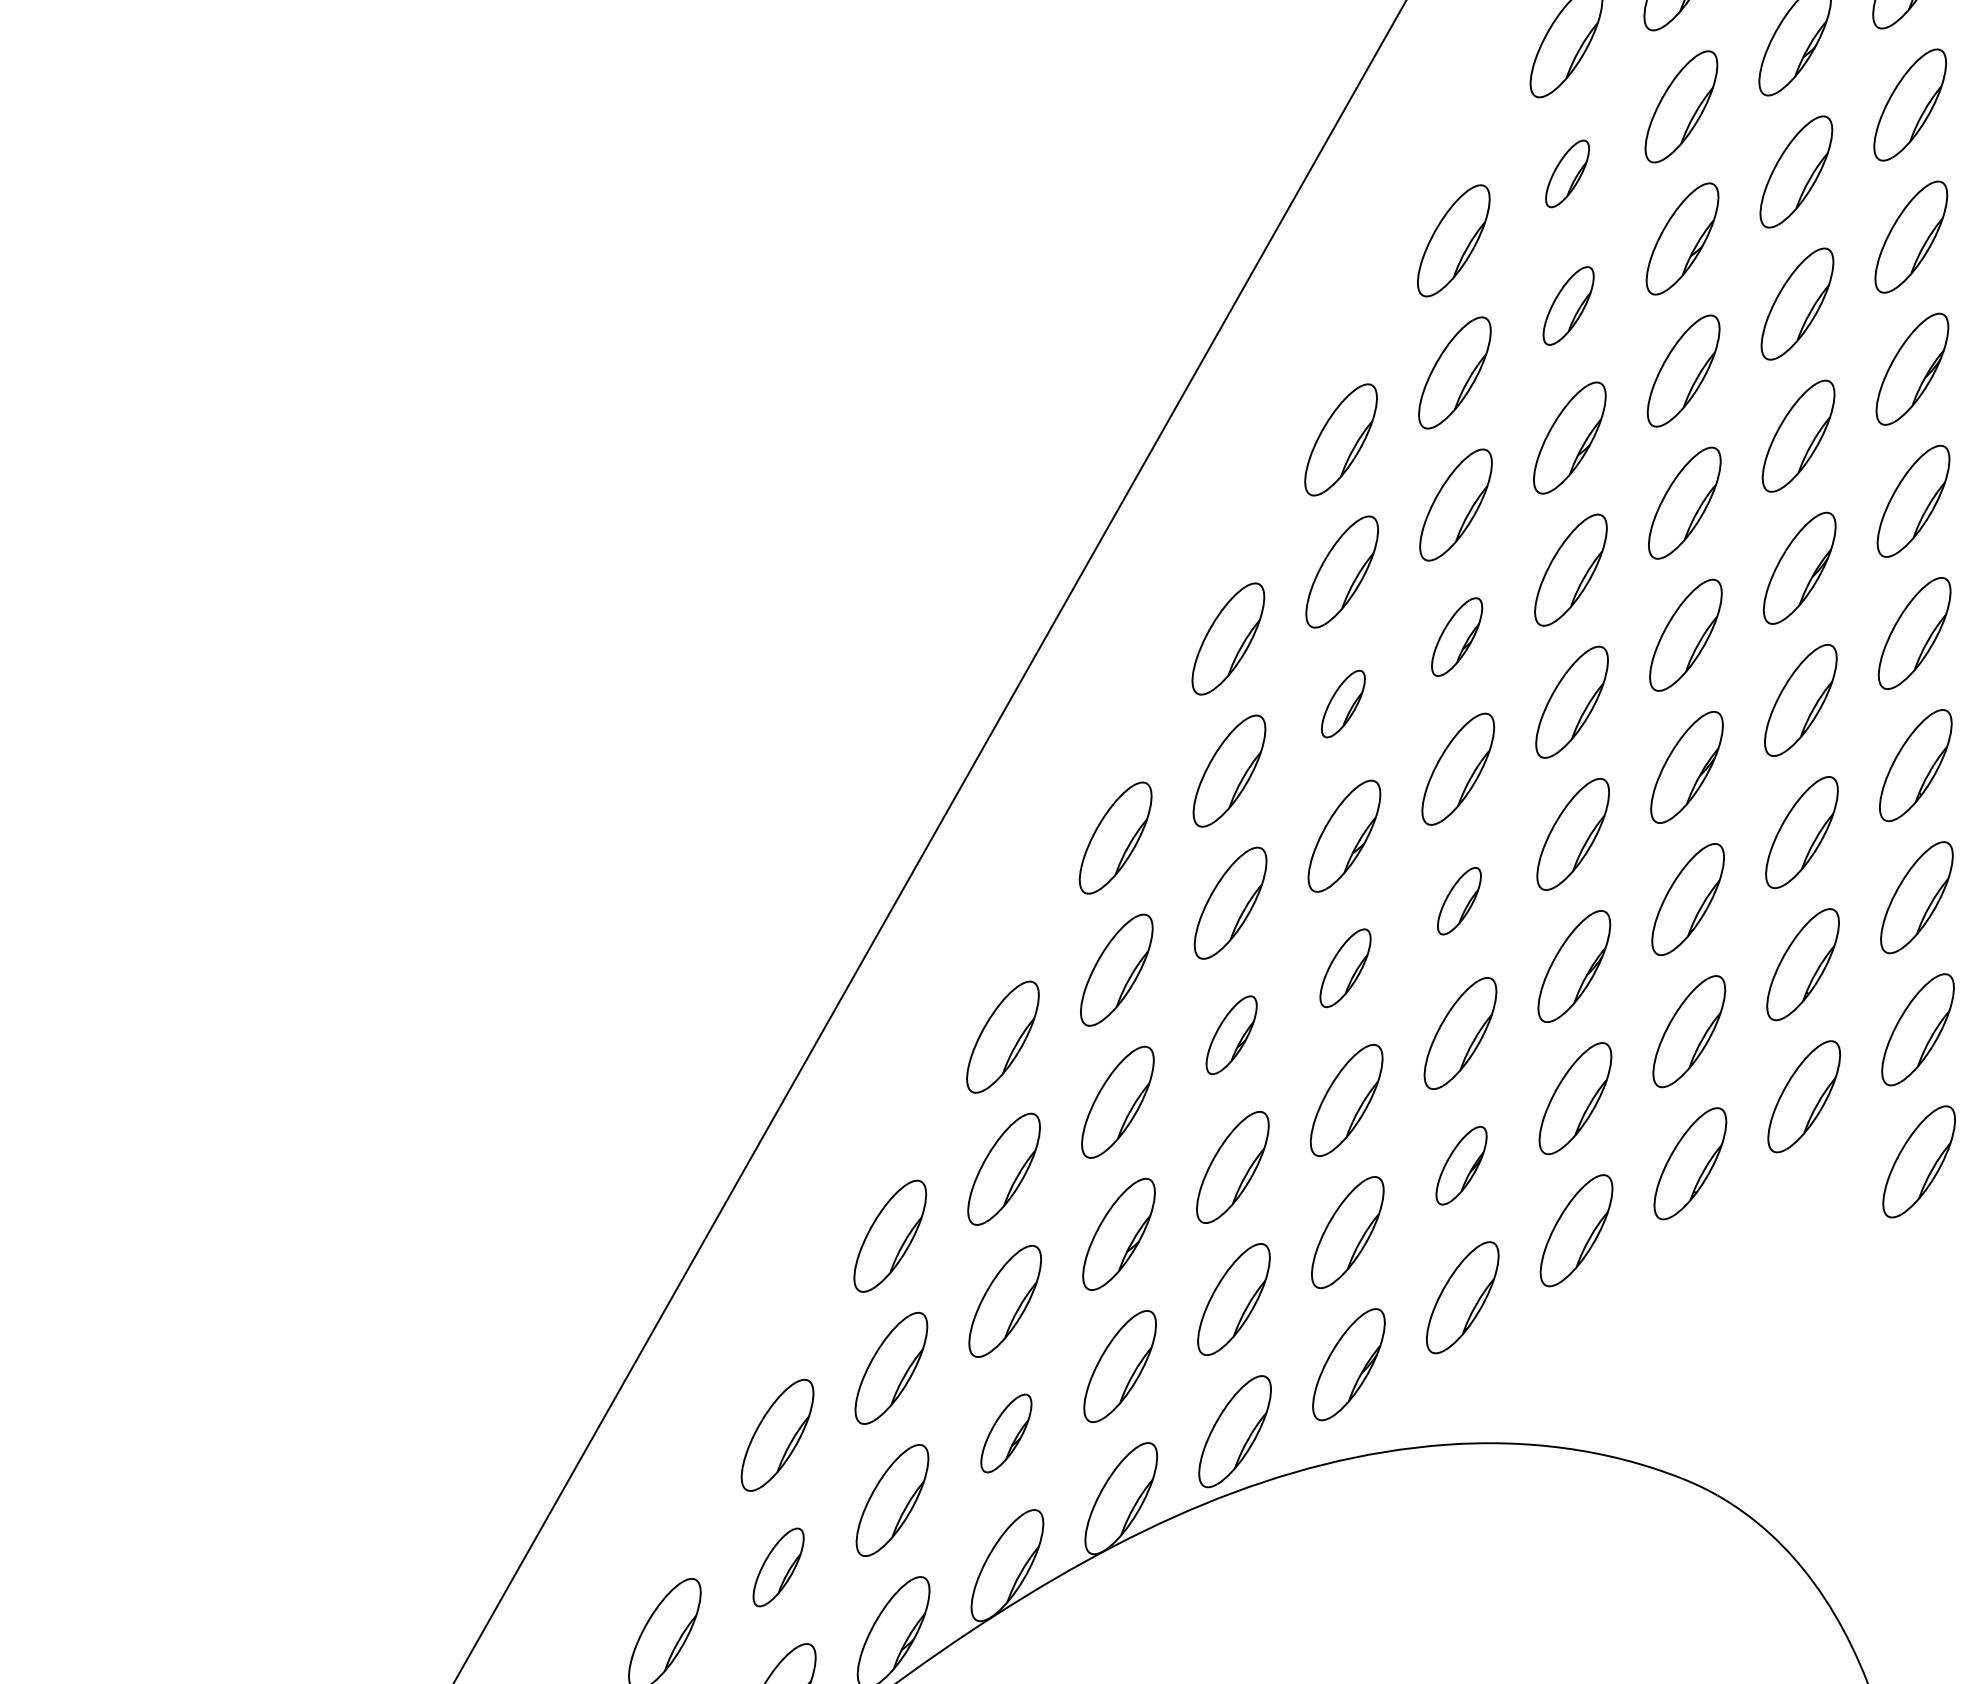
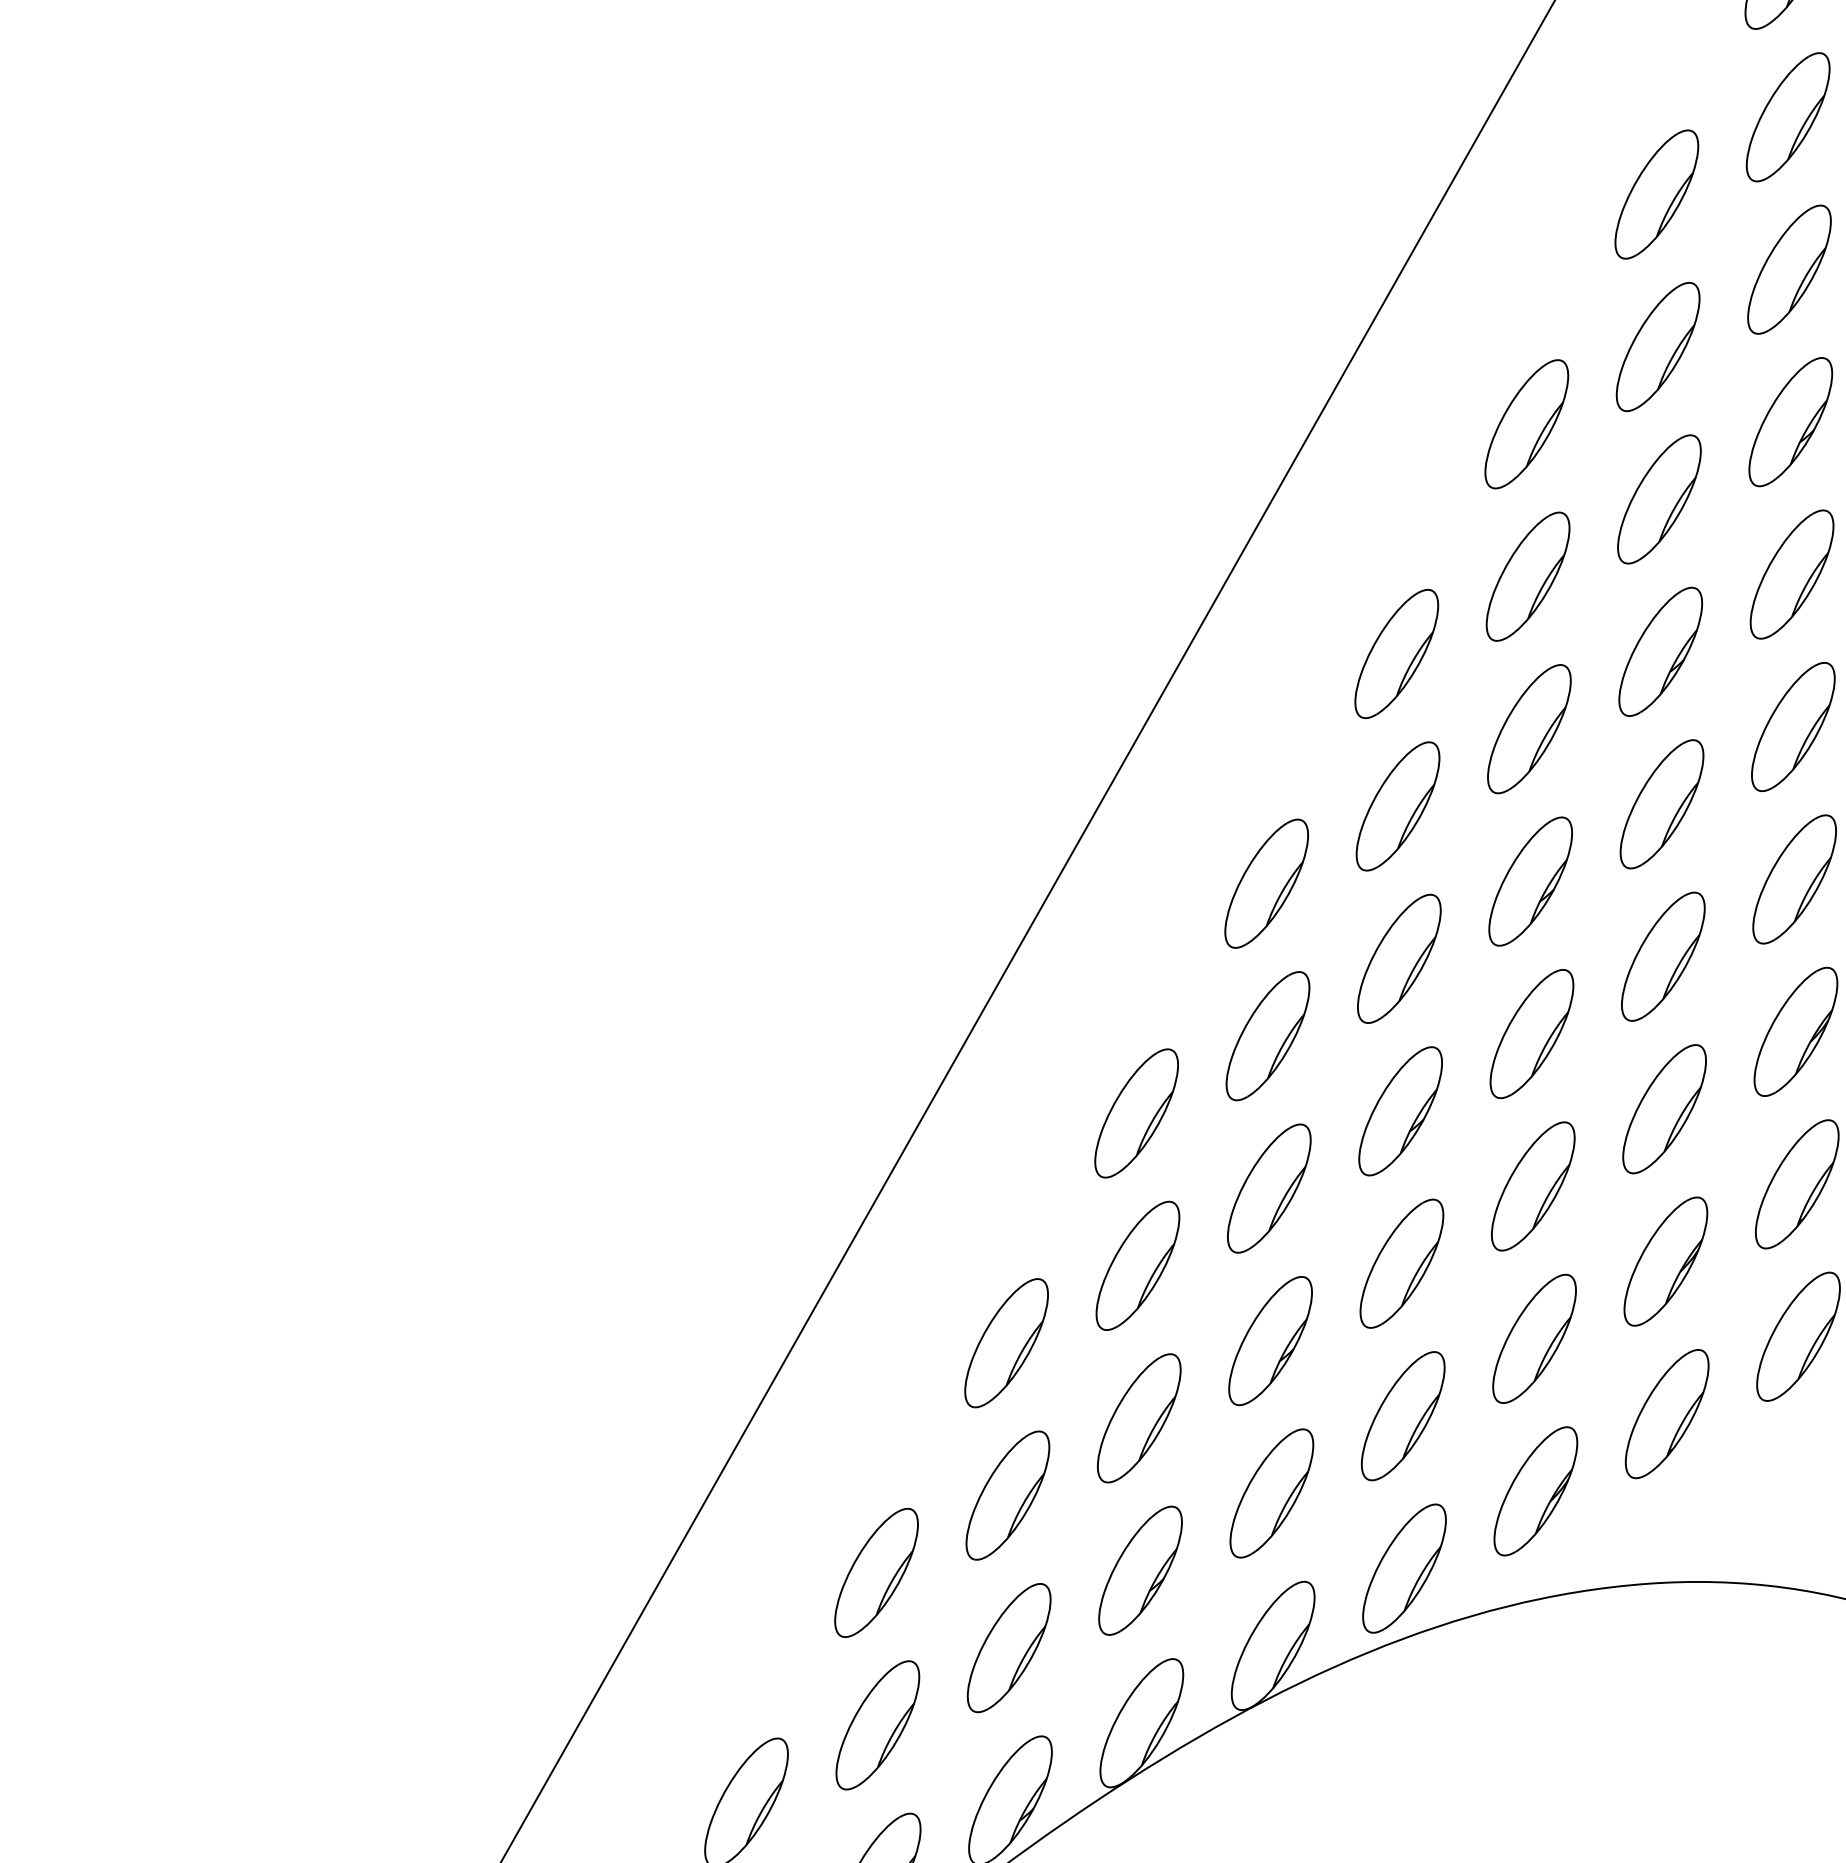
part: (1567, 173) -> (1788, 116), size x1.67
part: (1568, 305) -> (1789, 269), size x1.43
part: (1456, 636) -> (1659, 651), size x1.43
part: (1343, 703) -> (1529, 728), size x1.67
part: (1459, 900) -> (1663, 955), size x1.67
part: (1345, 967) -> (1531, 1033), size x1.43
part: (1231, 1034) -> (1400, 1110), size x1.43
part: (1461, 1165) -> (1665, 1261), size x1.43
part: (1006, 1433) -> (1140, 1570), size x1.43
part: (778, 1567) -> (877, 1725), size x1.43

